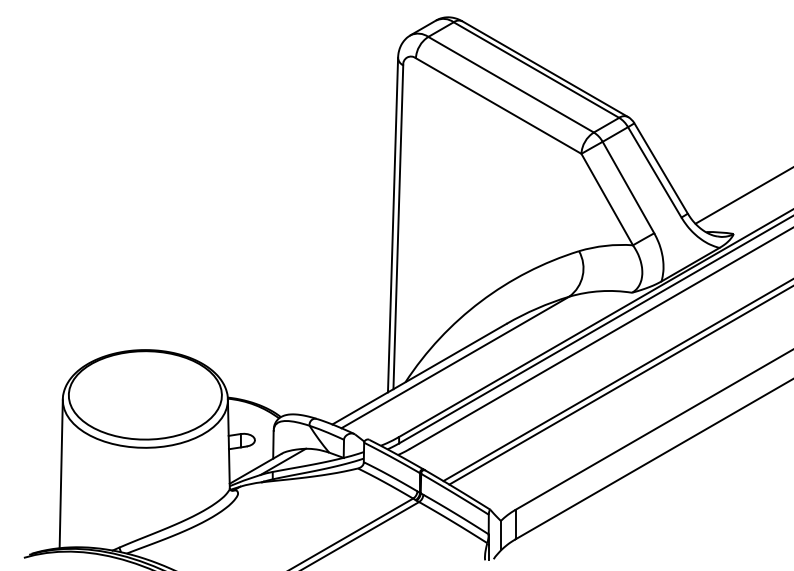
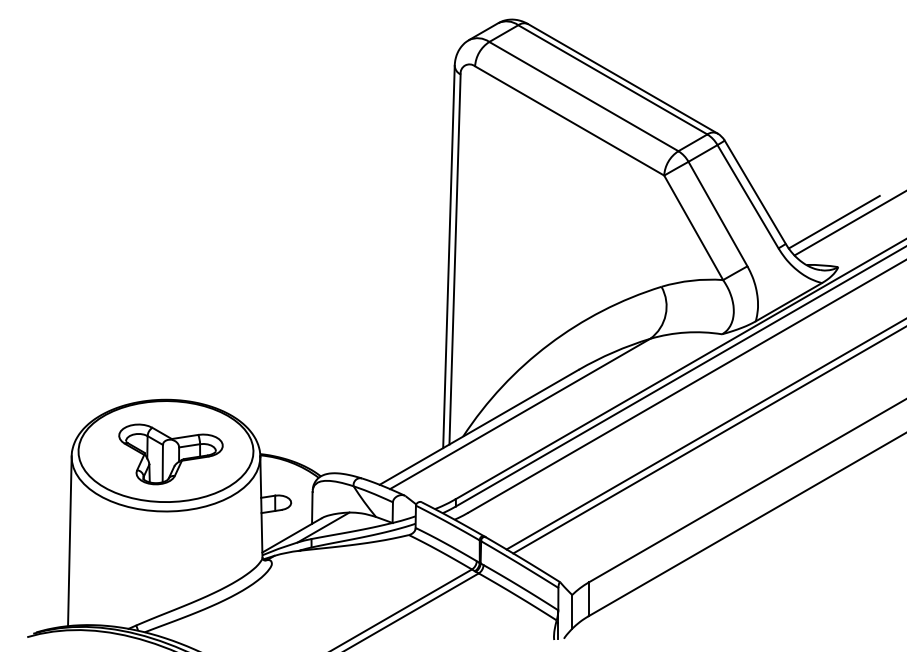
line: (729, 194) -> (833, 221), added
part: (149, 397) -> (170, 454), added

